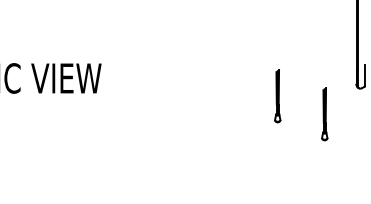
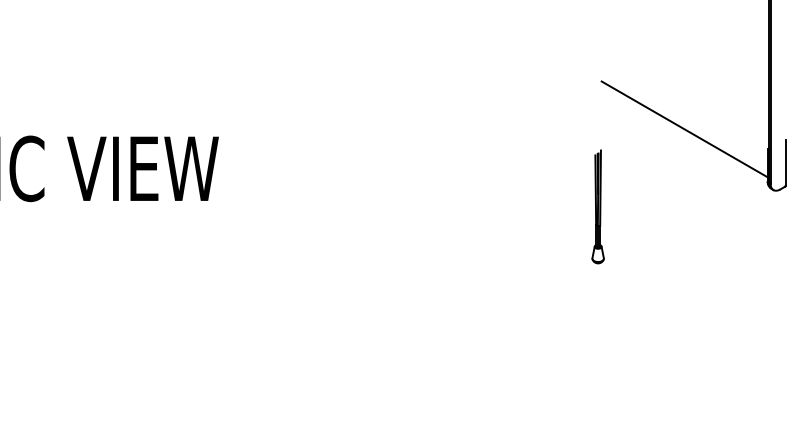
line: (317, 59) -> (683, 127), added
part: (324, 114) -> (698, 246), removed

